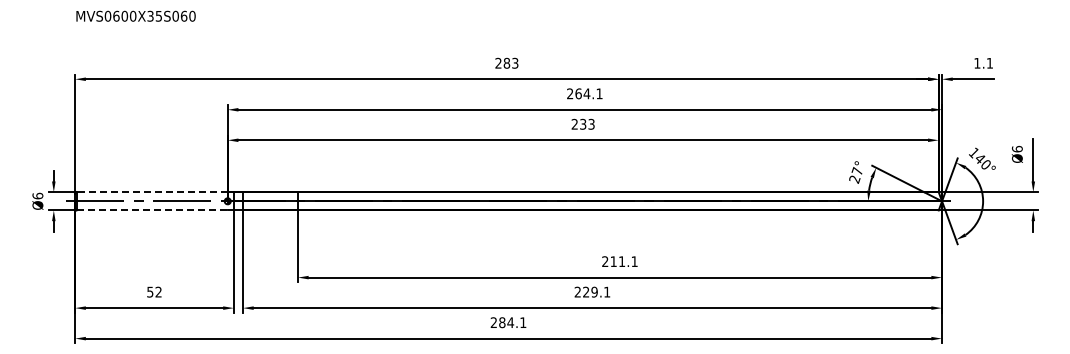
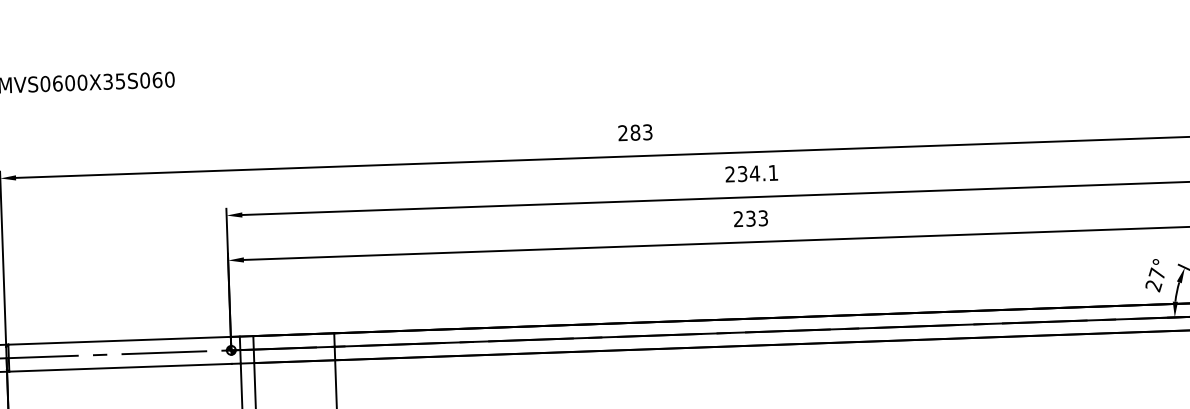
text: (578, 93) -> (742, 173), 264.1 -> 234.1
line: (152, 192) -> (120, 341), dashed -> solid
line: (152, 210) -> (120, 367), dashed -> solid

